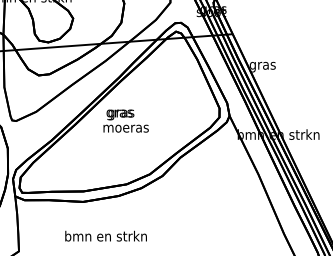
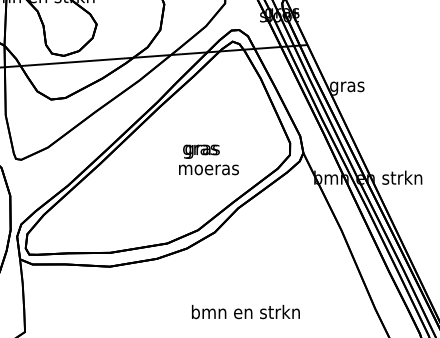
text: (125, 120) -> (208, 159), moved
text: (105, 235) -> (245, 311), moved

